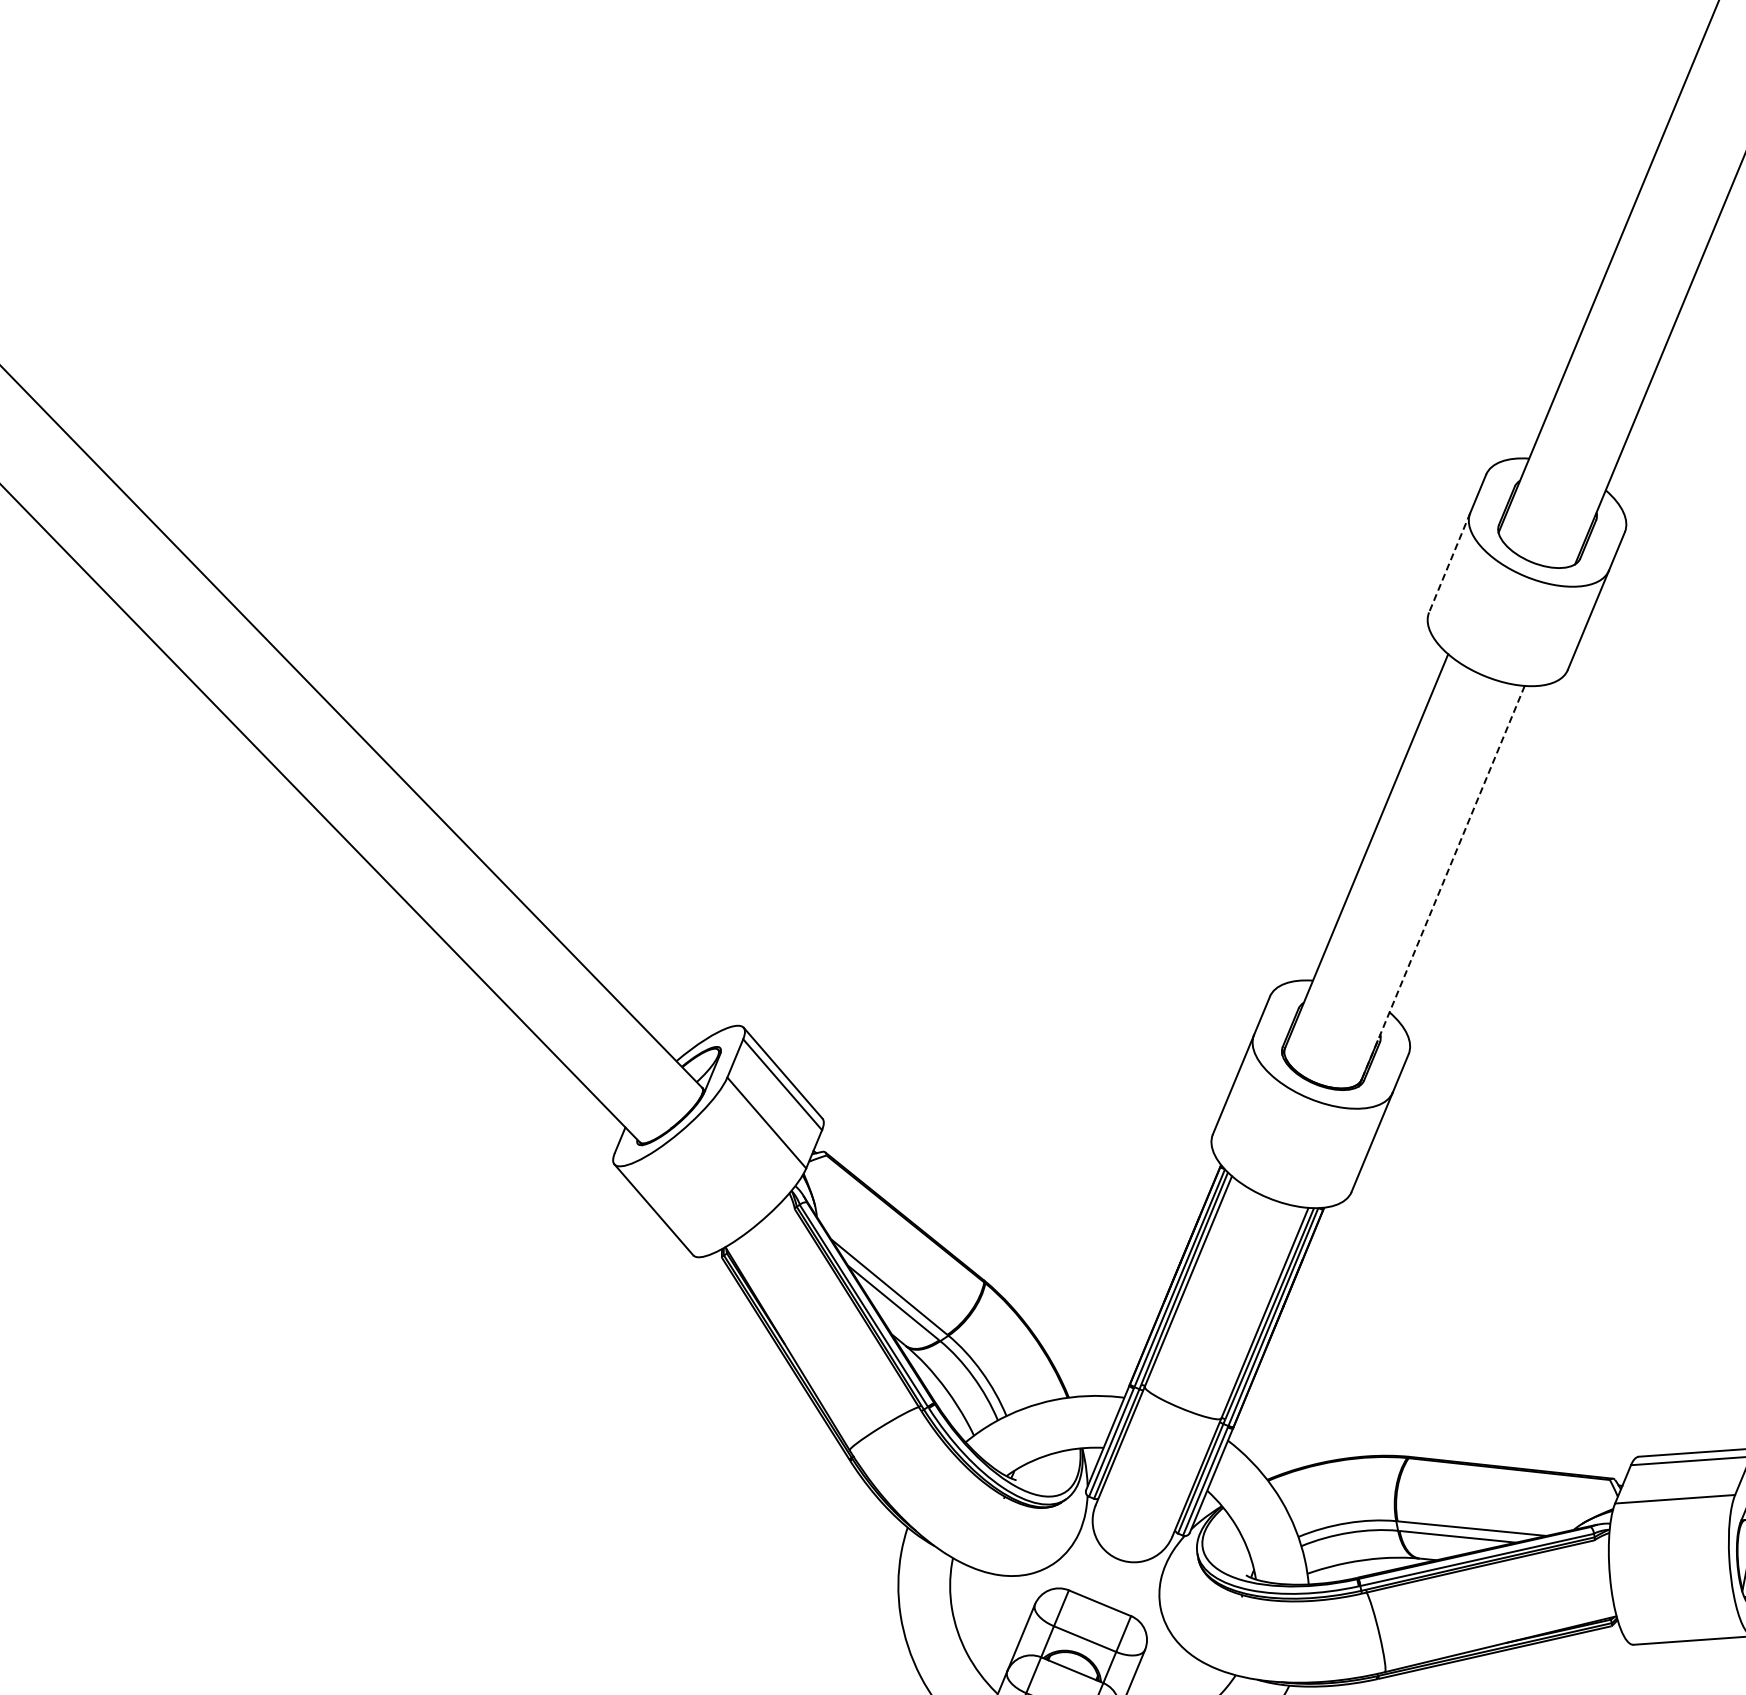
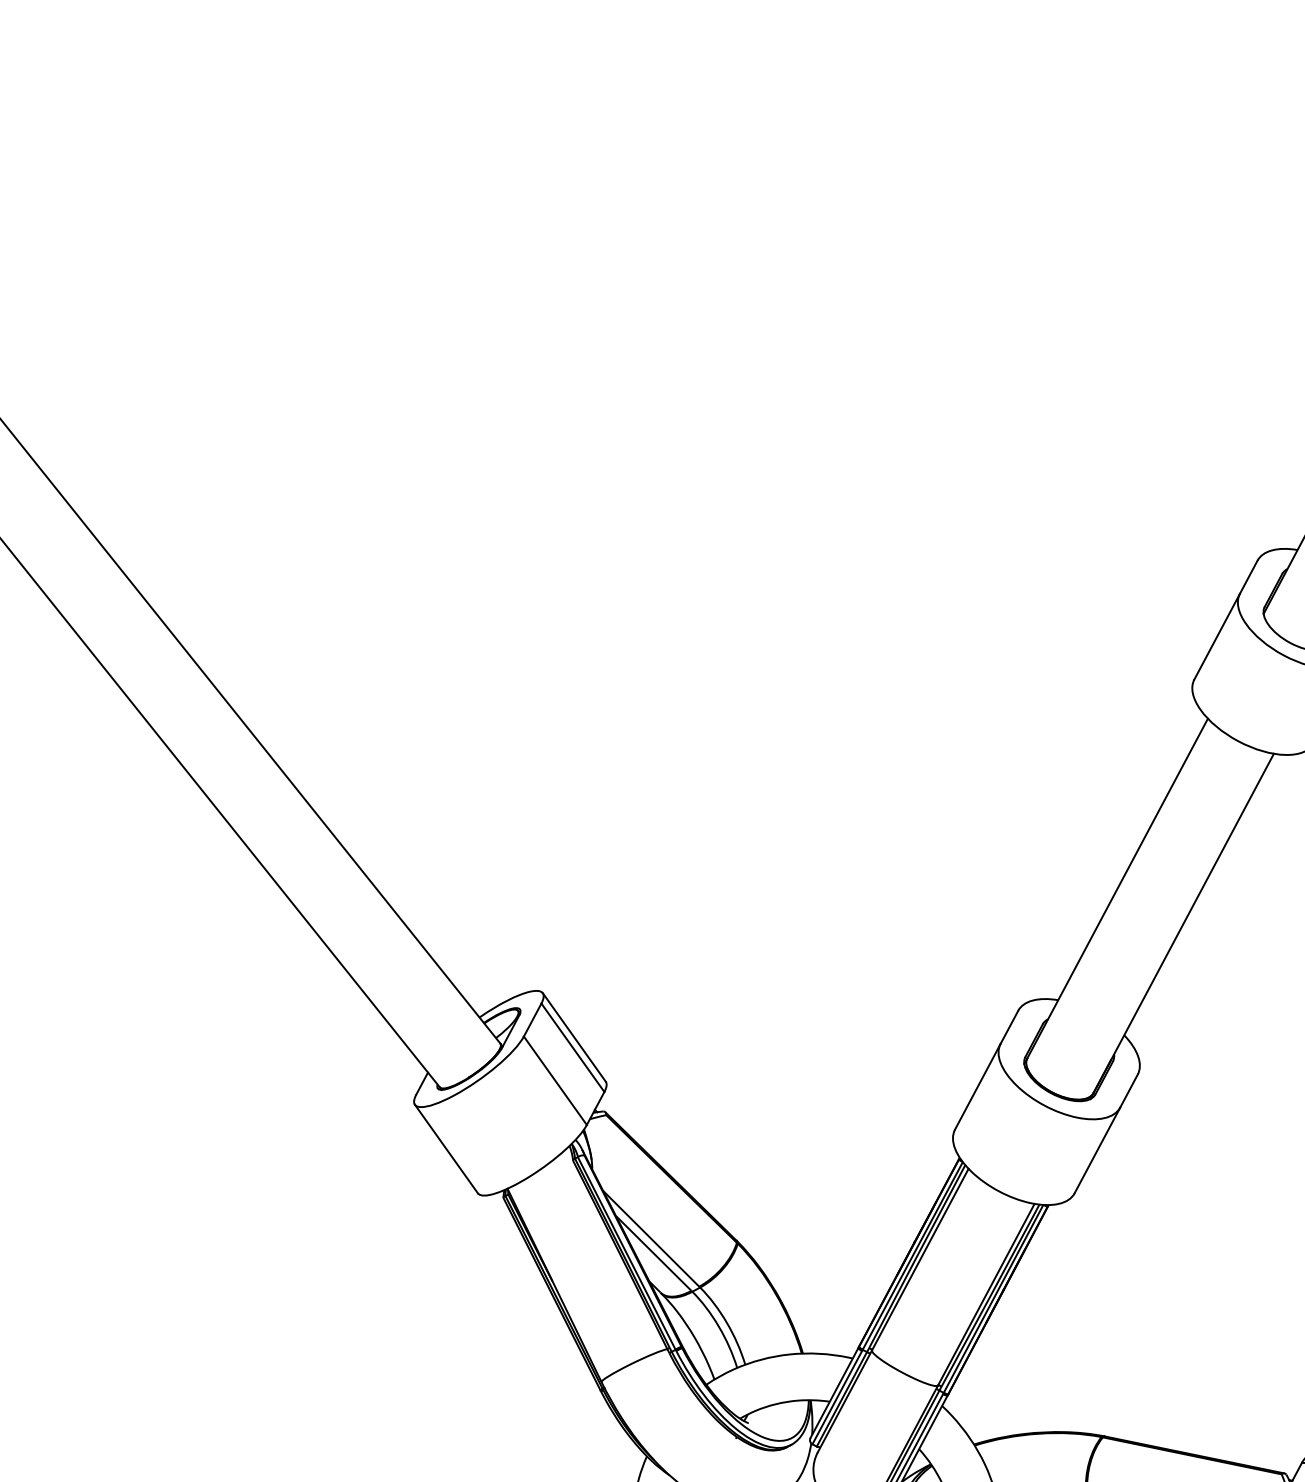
line: (1449, 562) -> (1217, 636), dashed -> solid
line: (1443, 883) -> (1183, 924), dashed -> solid

